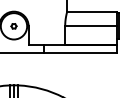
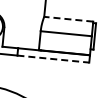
line: (91, 11) -> (68, 19), solid -> dashed
line: (80, 52) -> (53, 58), solid -> dashed

